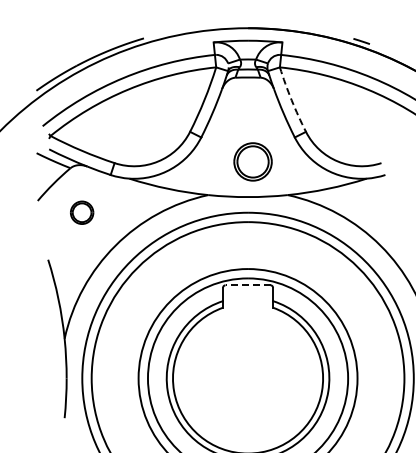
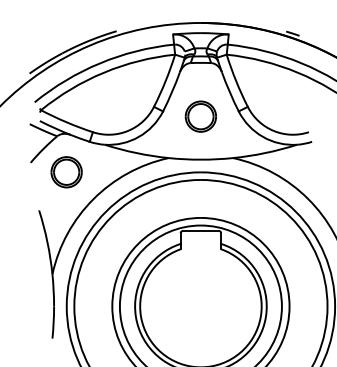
arc: (291, 100) -> (236, 81), dashed -> solid
part: (252, 161) -> (200, 116), moved
part: (81, 212) -> (66, 172), size x1.67
line: (248, 285) -> (201, 231), dashed -> solid

